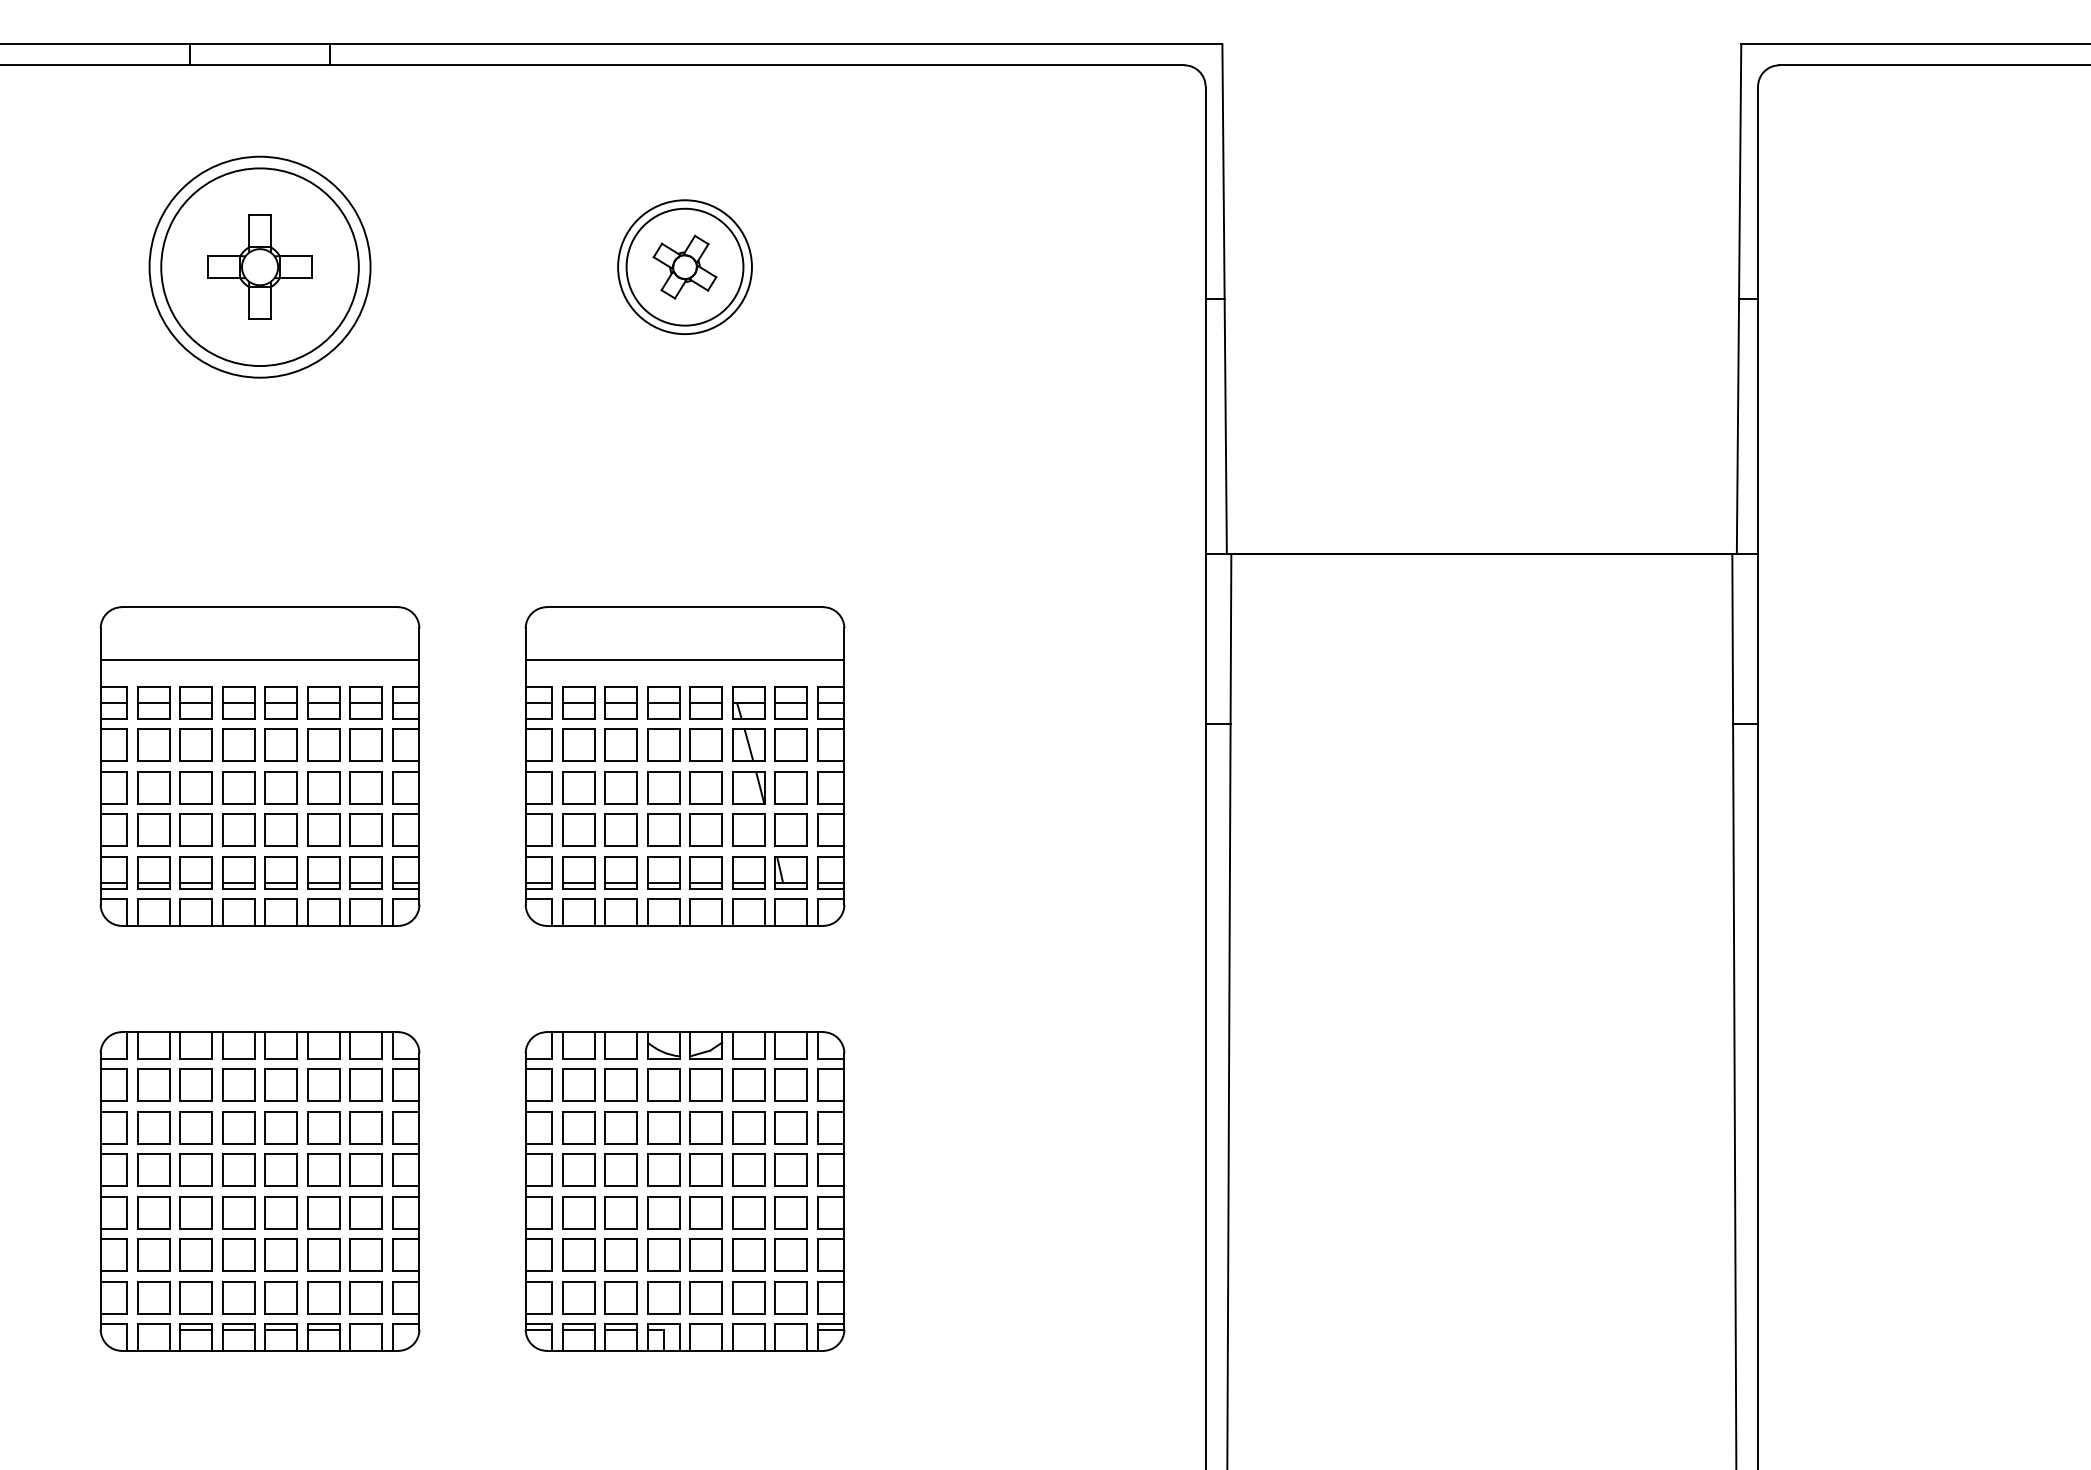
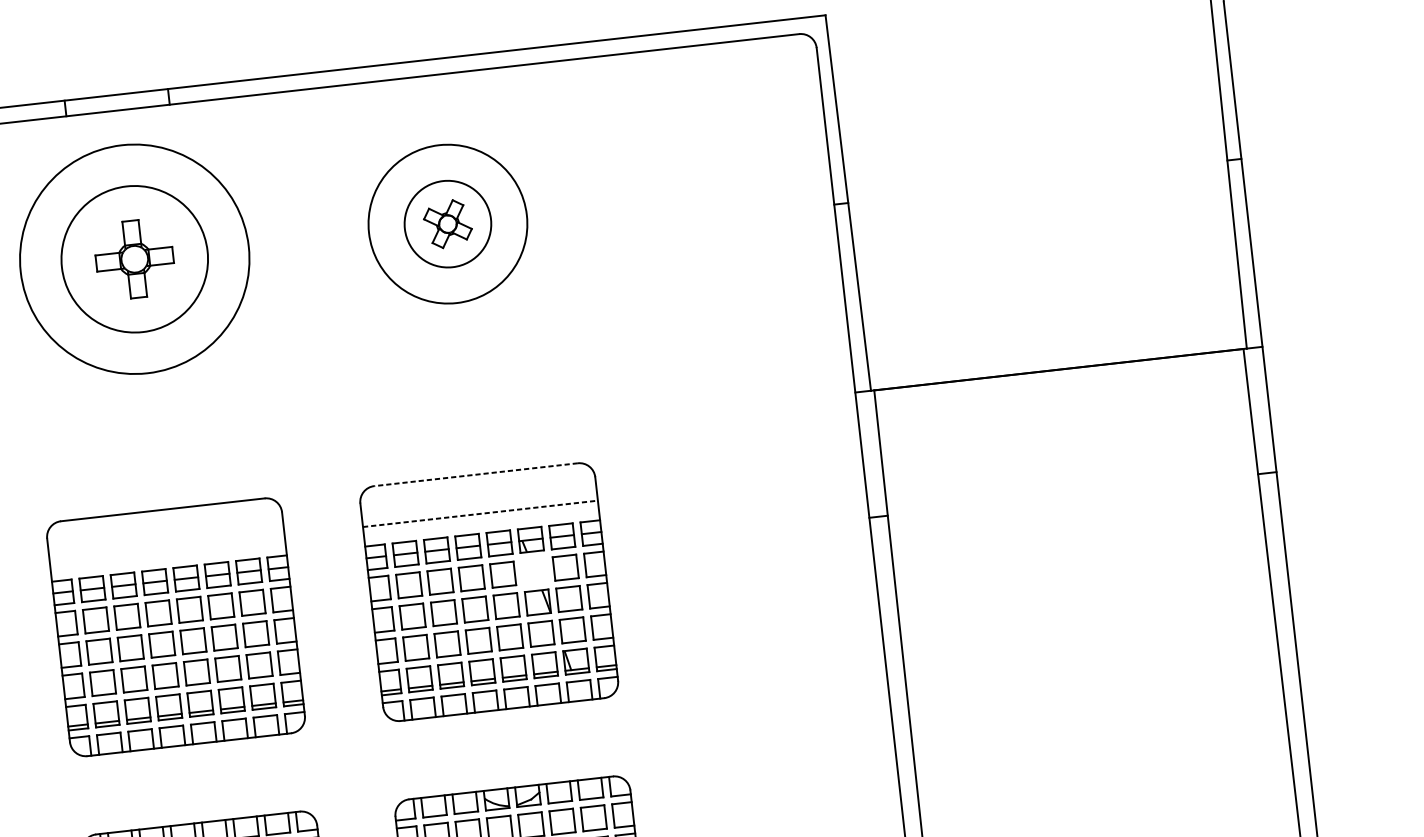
circle: (259, 266) -> (134, 258), size x1.4
circle: (684, 267) -> (447, 224), size x1.6
line: (684, 607) -> (475, 474), solid -> dashed
line: (259, 660) -> (166, 549), removed
line: (685, 660) -> (480, 513), solid -> dashed
part: (748, 744) -> (534, 570), removed

